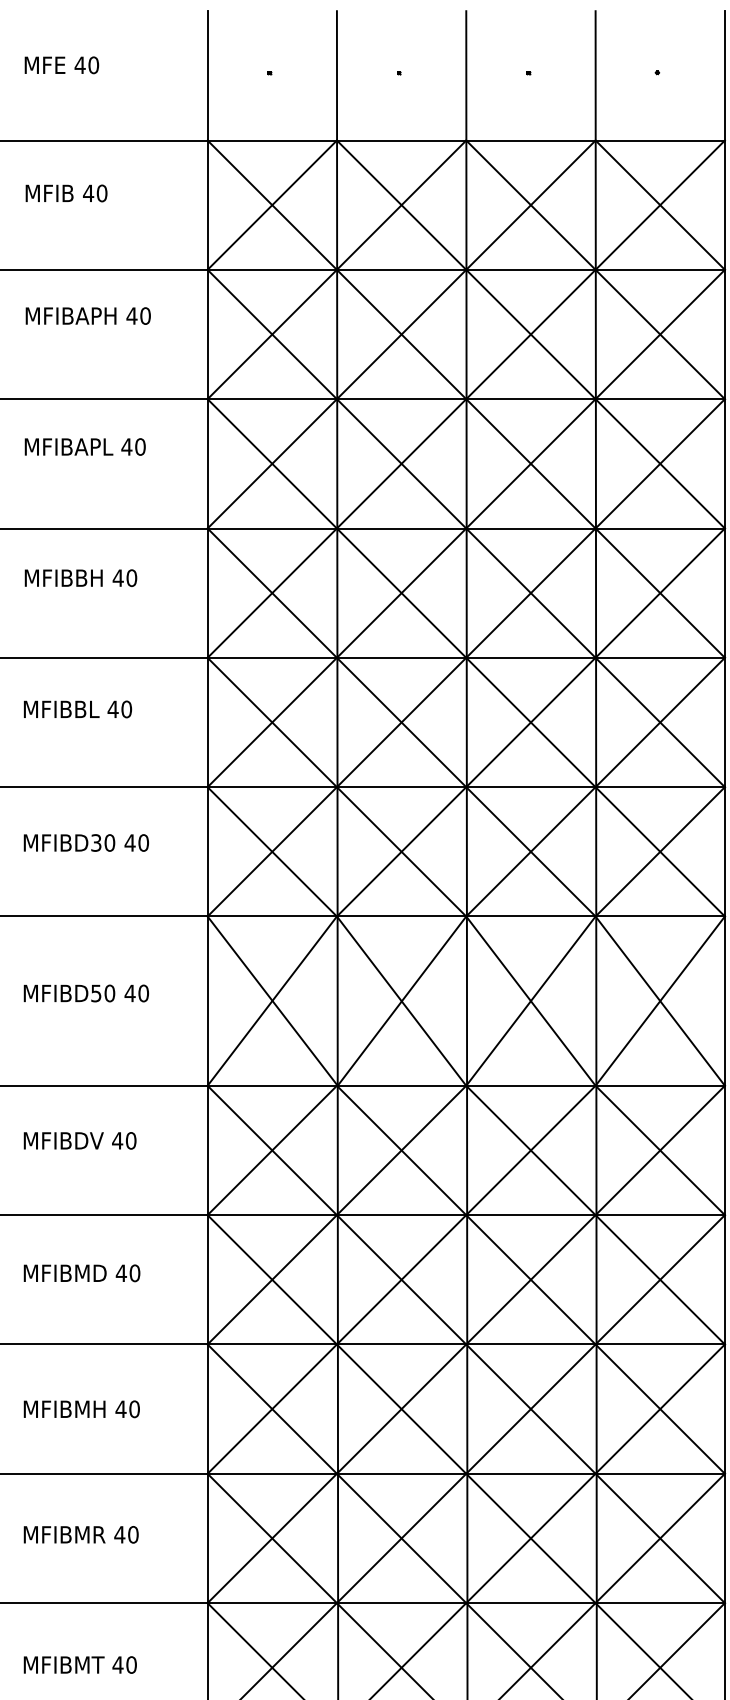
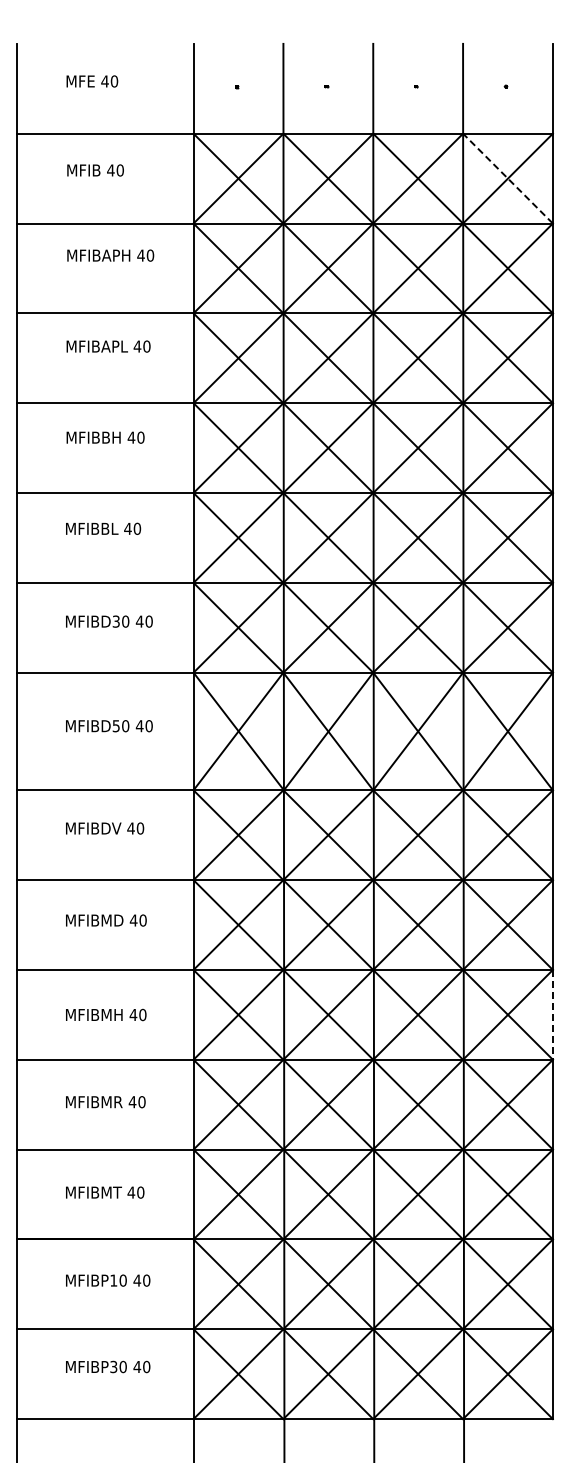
line: (659, 205) -> (507, 178), solid -> dashed
line: (724, 1408) -> (552, 1014), solid -> dashed

